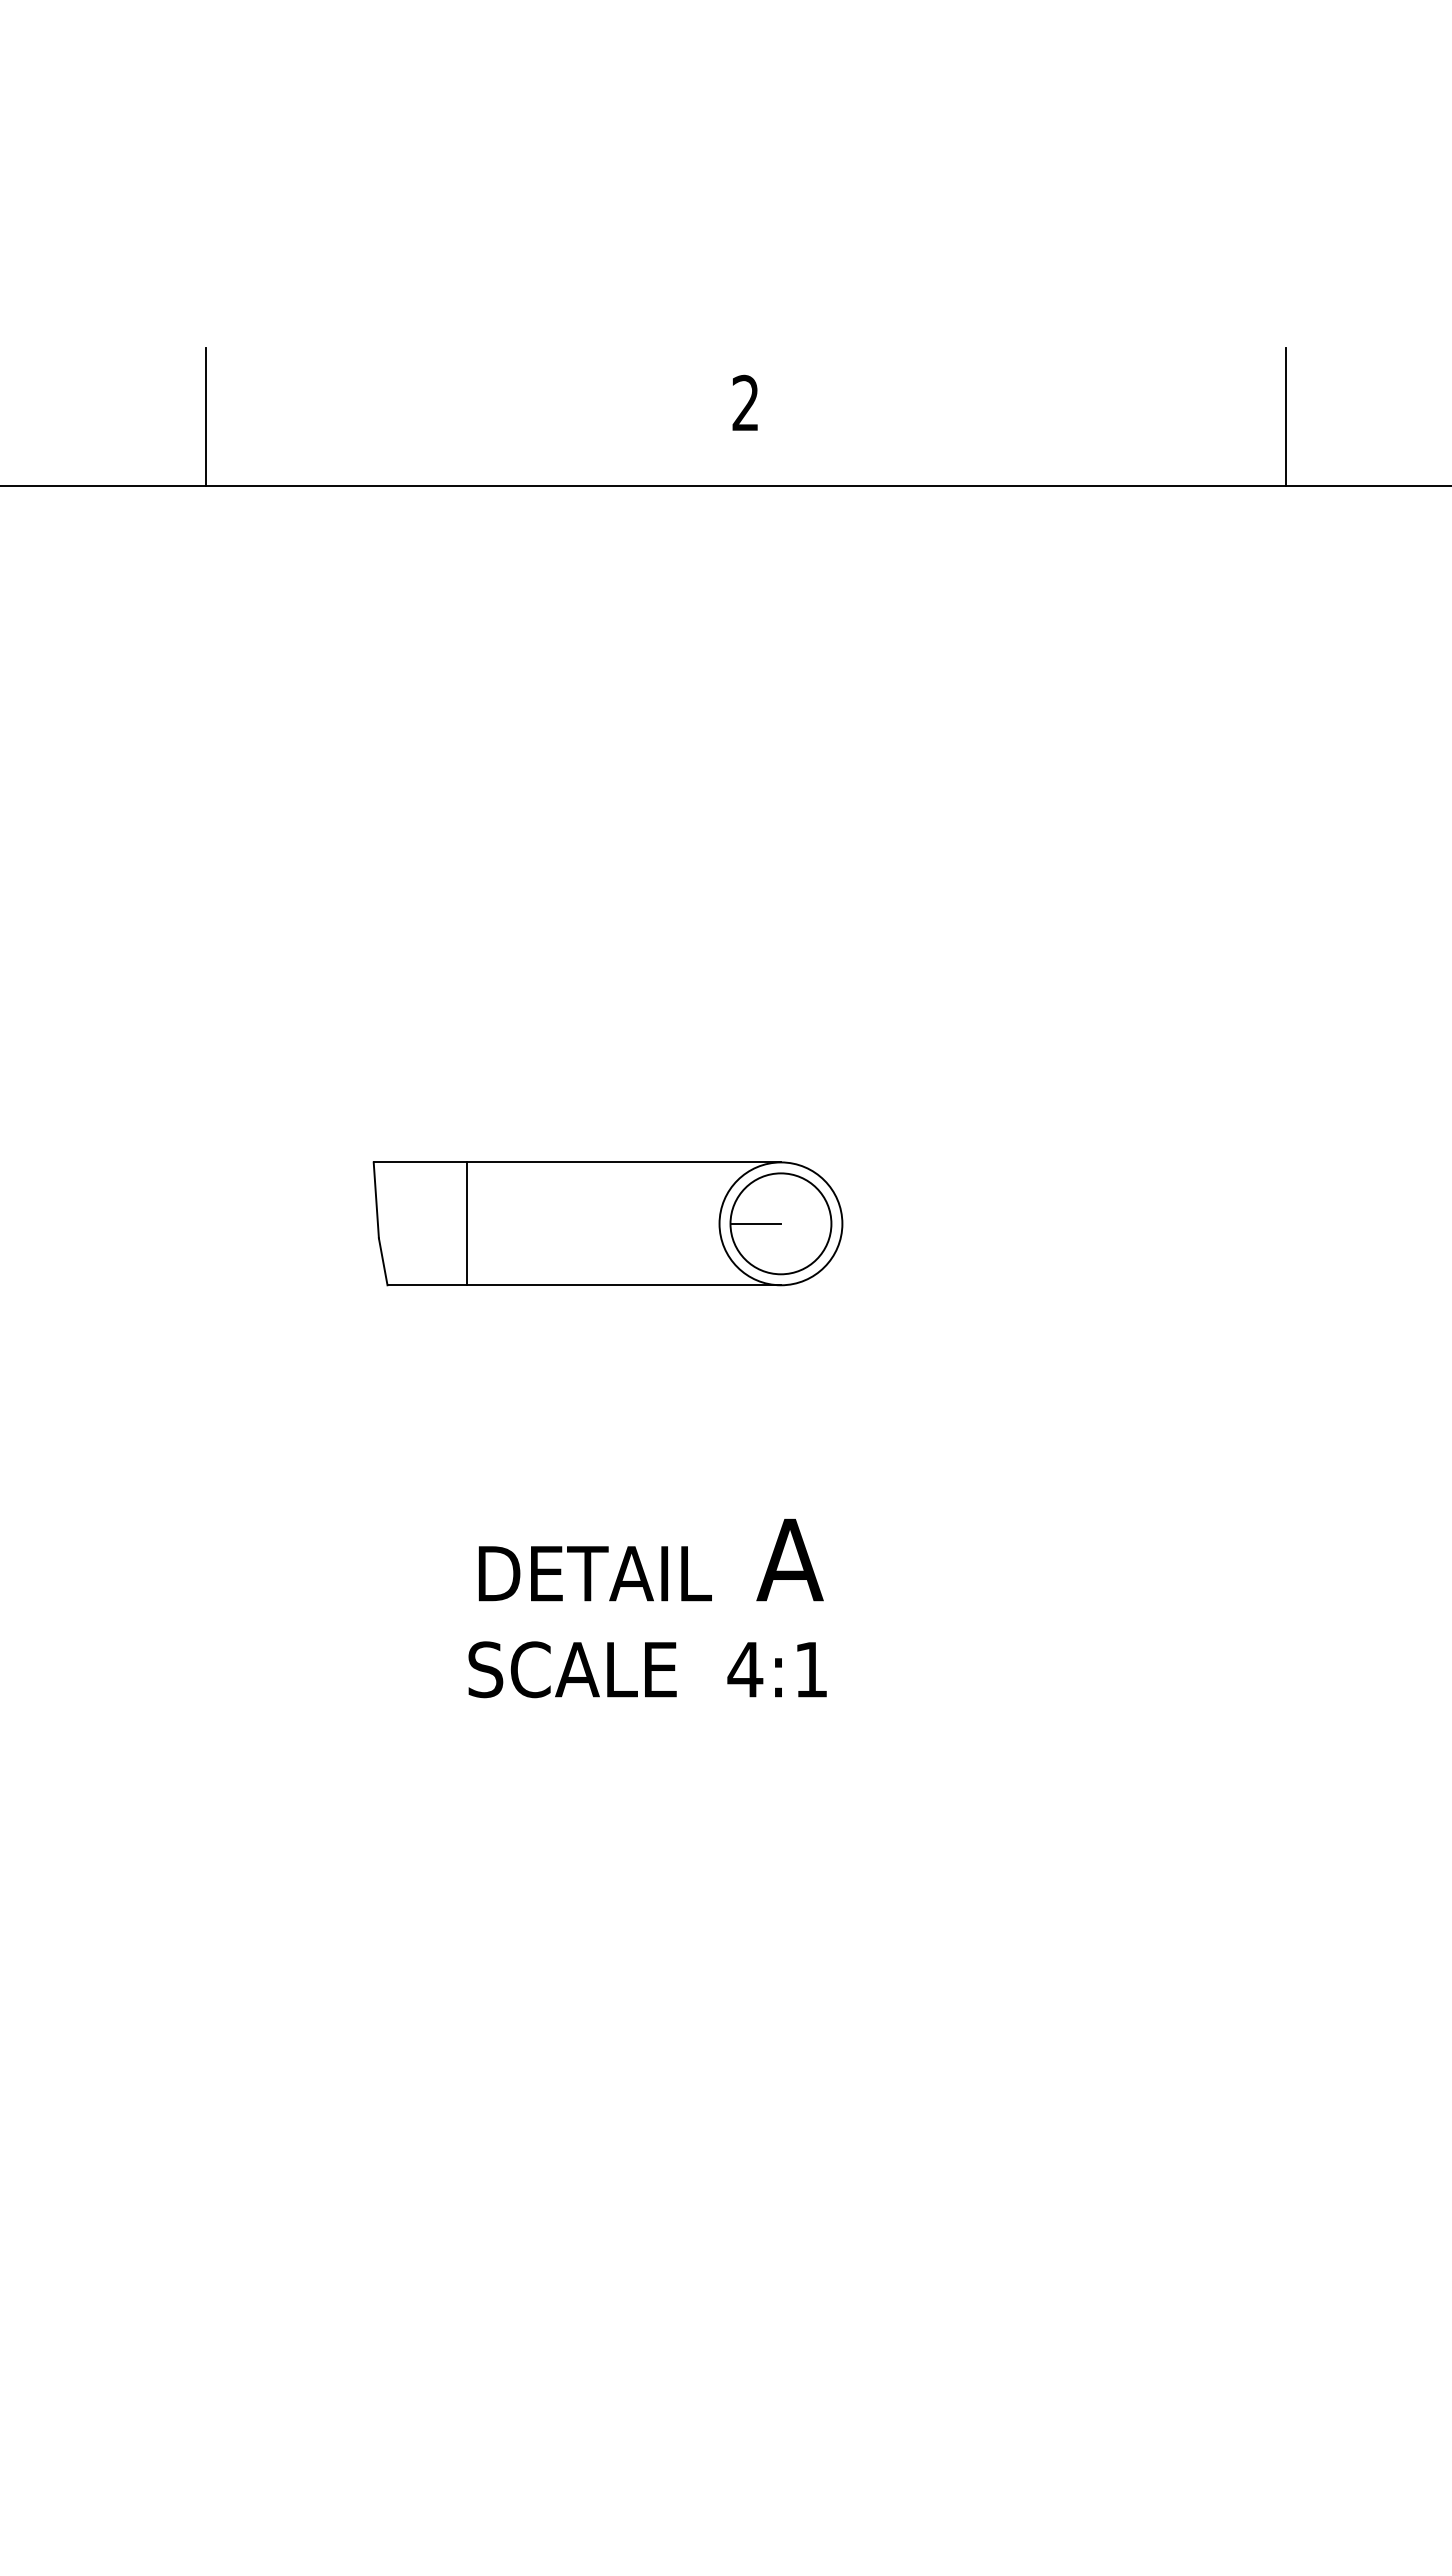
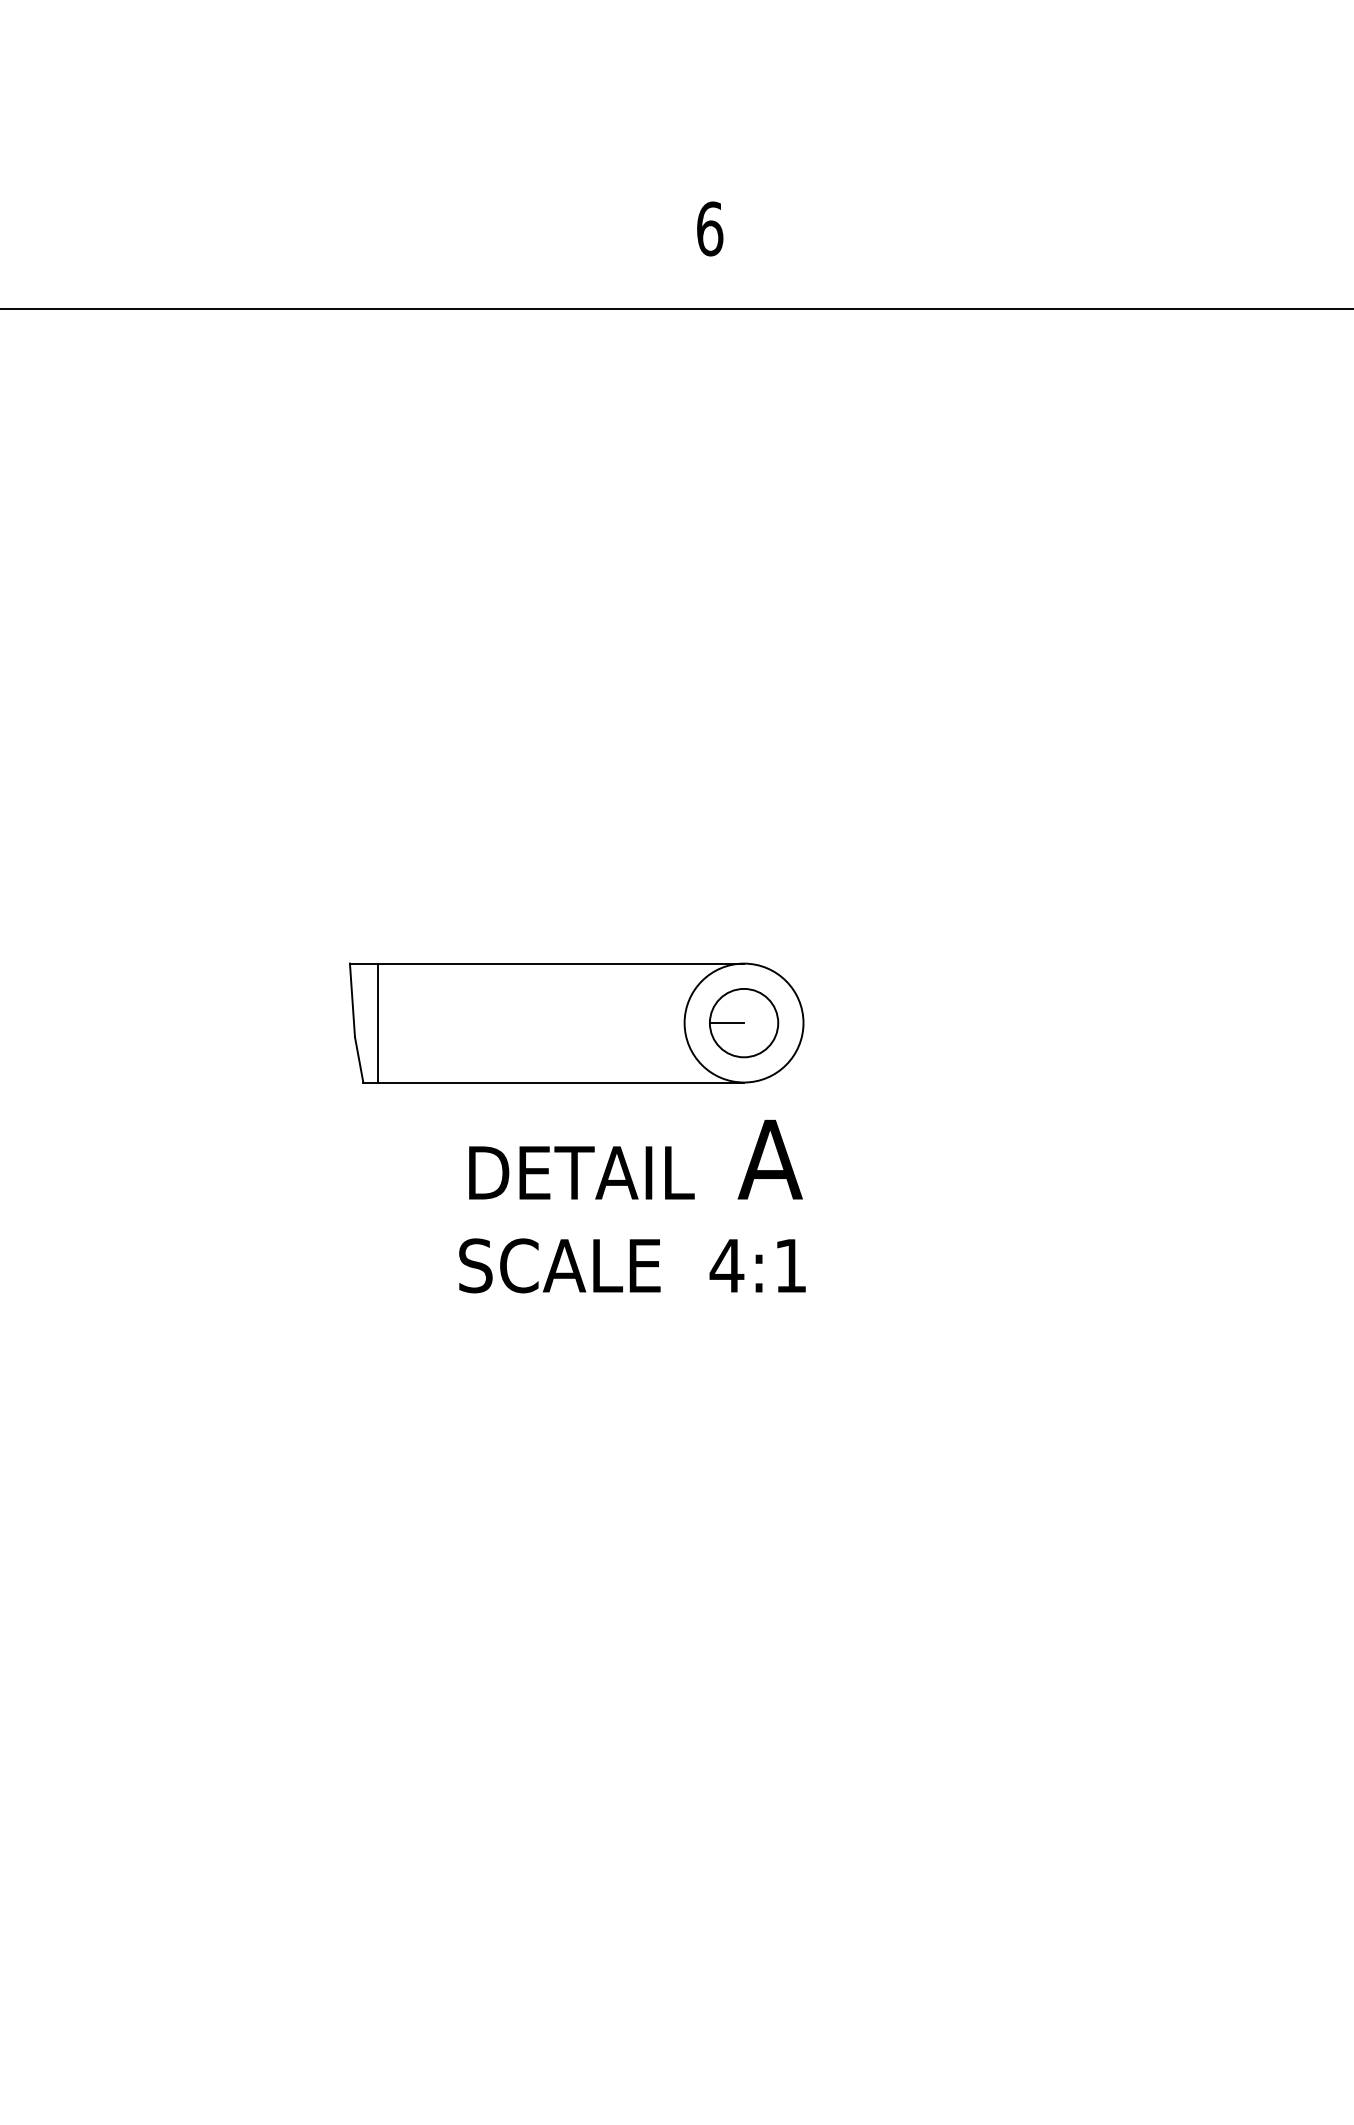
text: (745, 402) -> (709, 228), 2 -> 6
line: (205, 416) -> (187, 241), removed
line: (1286, 416) -> (1233, 241), removed
line: (467, 1223) -> (377, 1022), moved
part: (780, 1223) -> (743, 1022), size x0.7
text: (647, 1608) -> (632, 1206), moved

